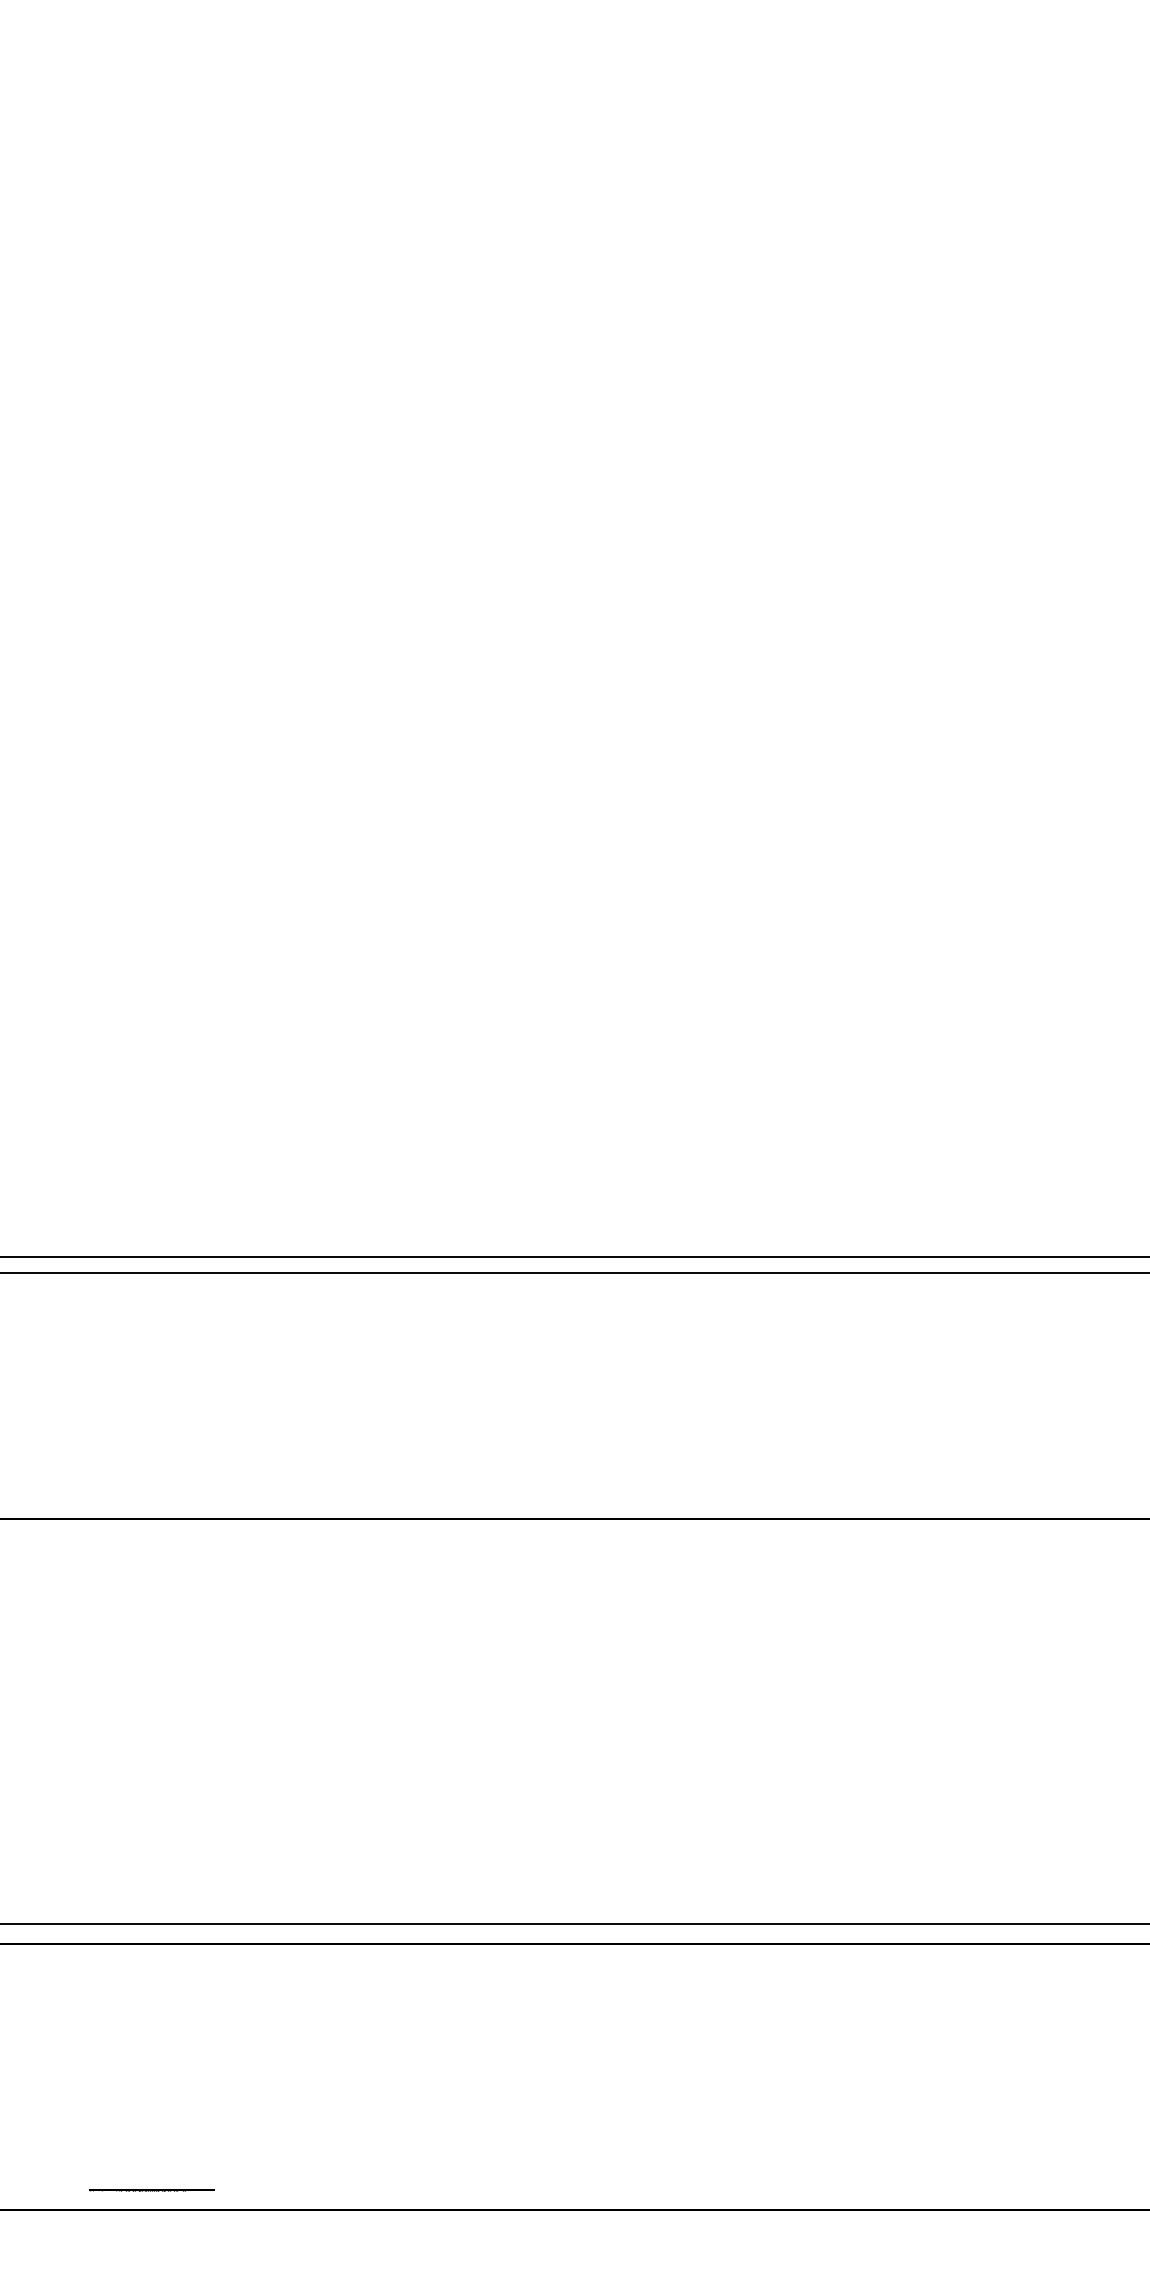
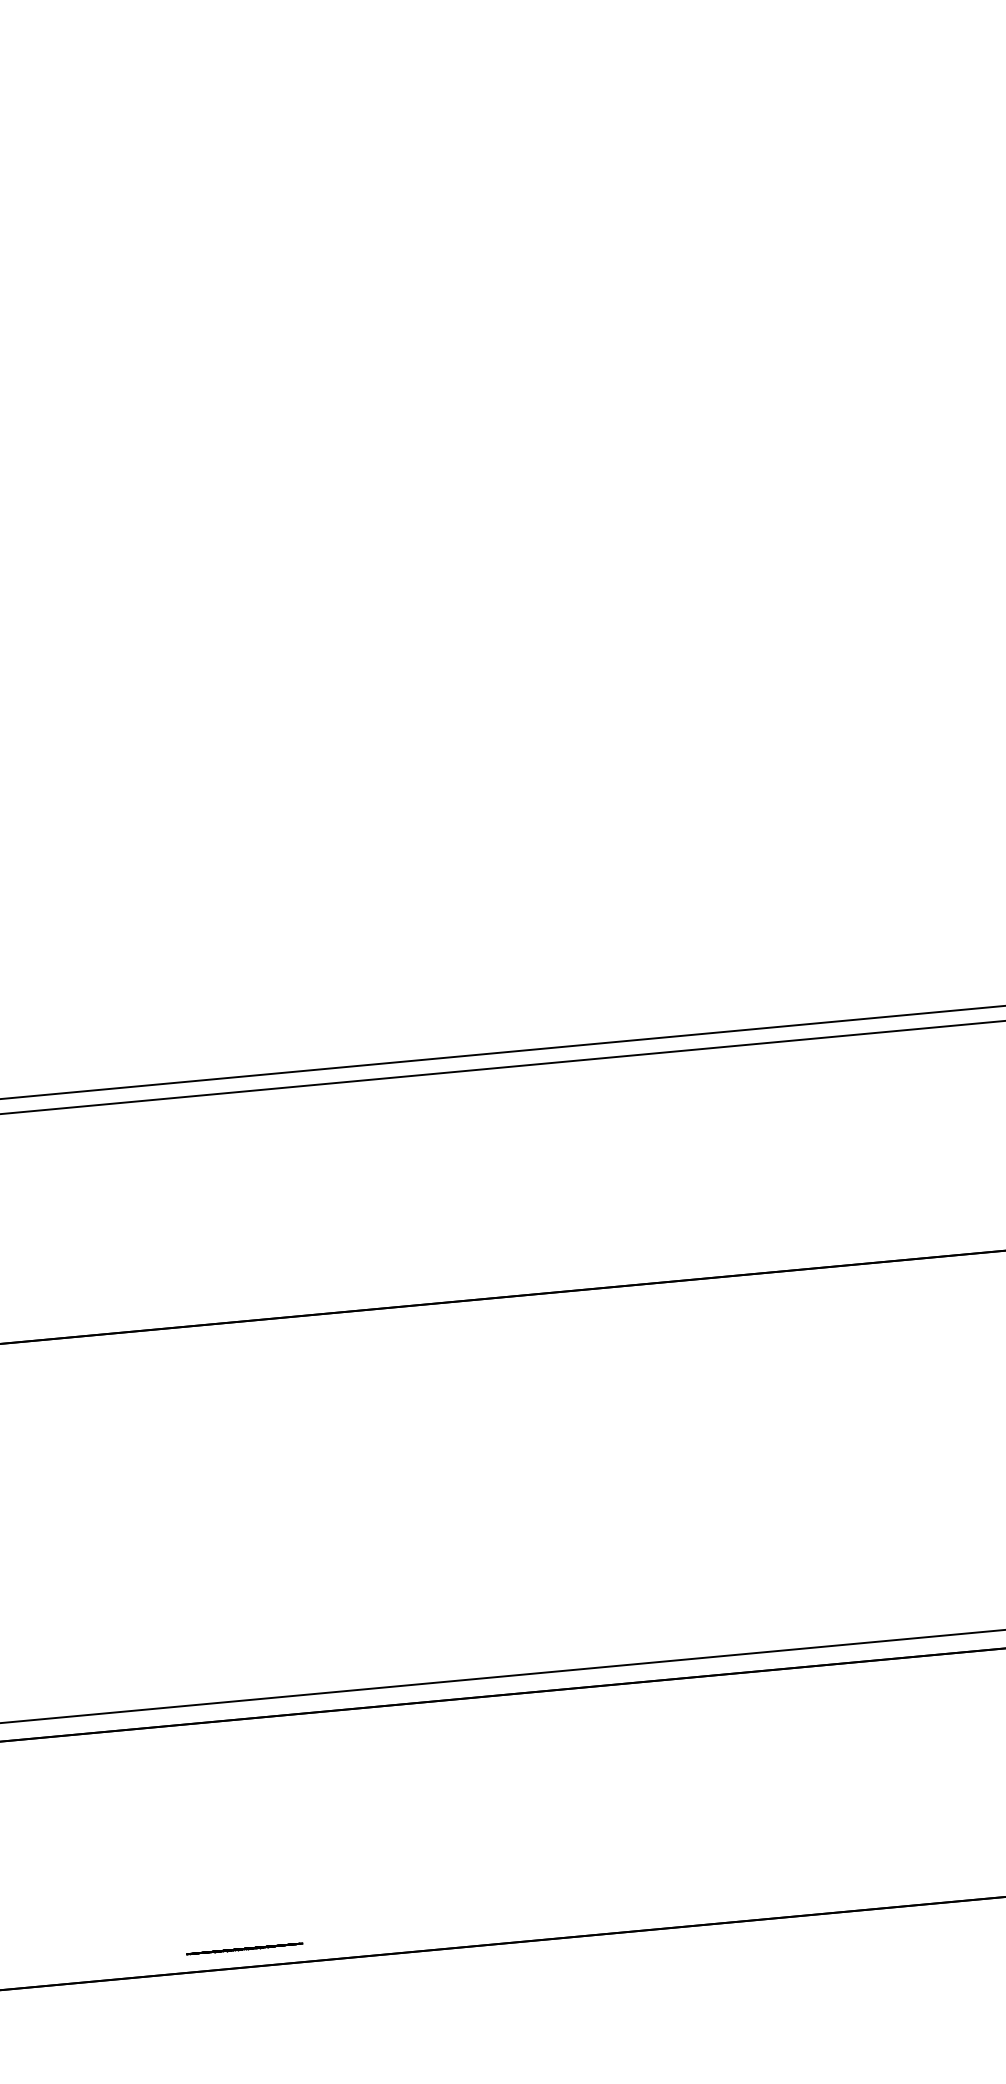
line: (151, 2190) -> (244, 1949), moved

